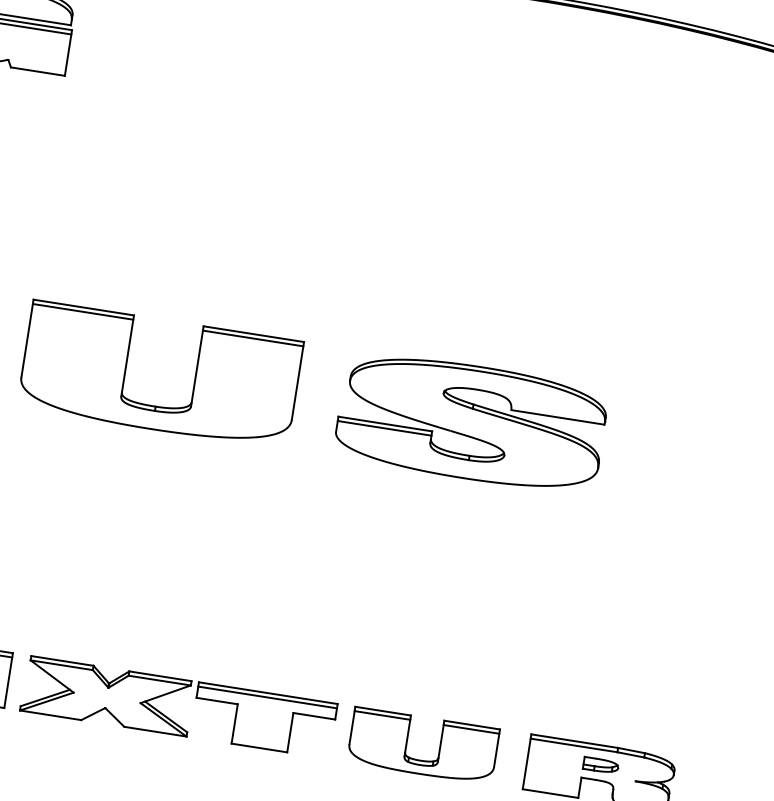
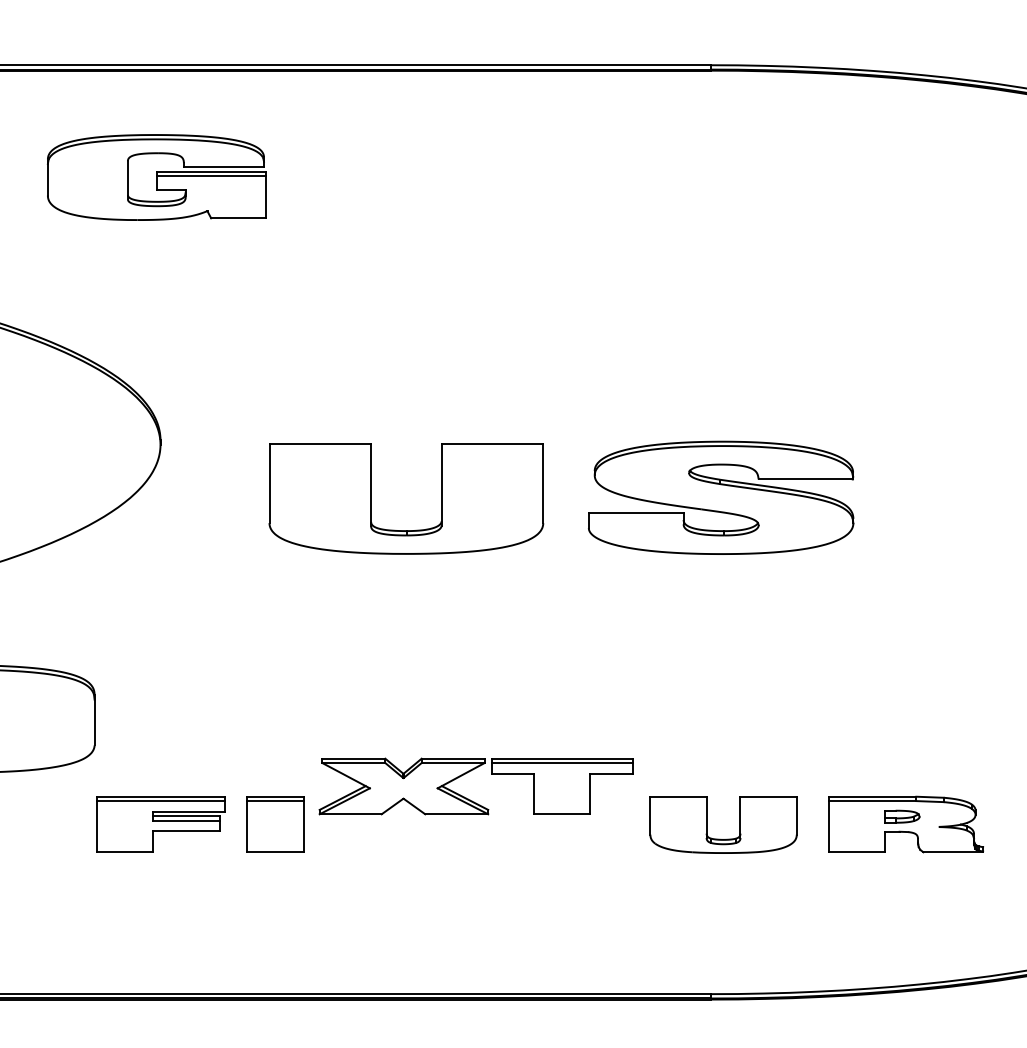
line: (83, 311) -> (320, 448), removed
line: (253, 338) -> (492, 448), removed
line: (383, 428) -> (635, 517), removed
line: (382, 715) -> (678, 801), removed
part: (169, 717) -> (468, 798), moved
line: (471, 729) -> (768, 801), removed

